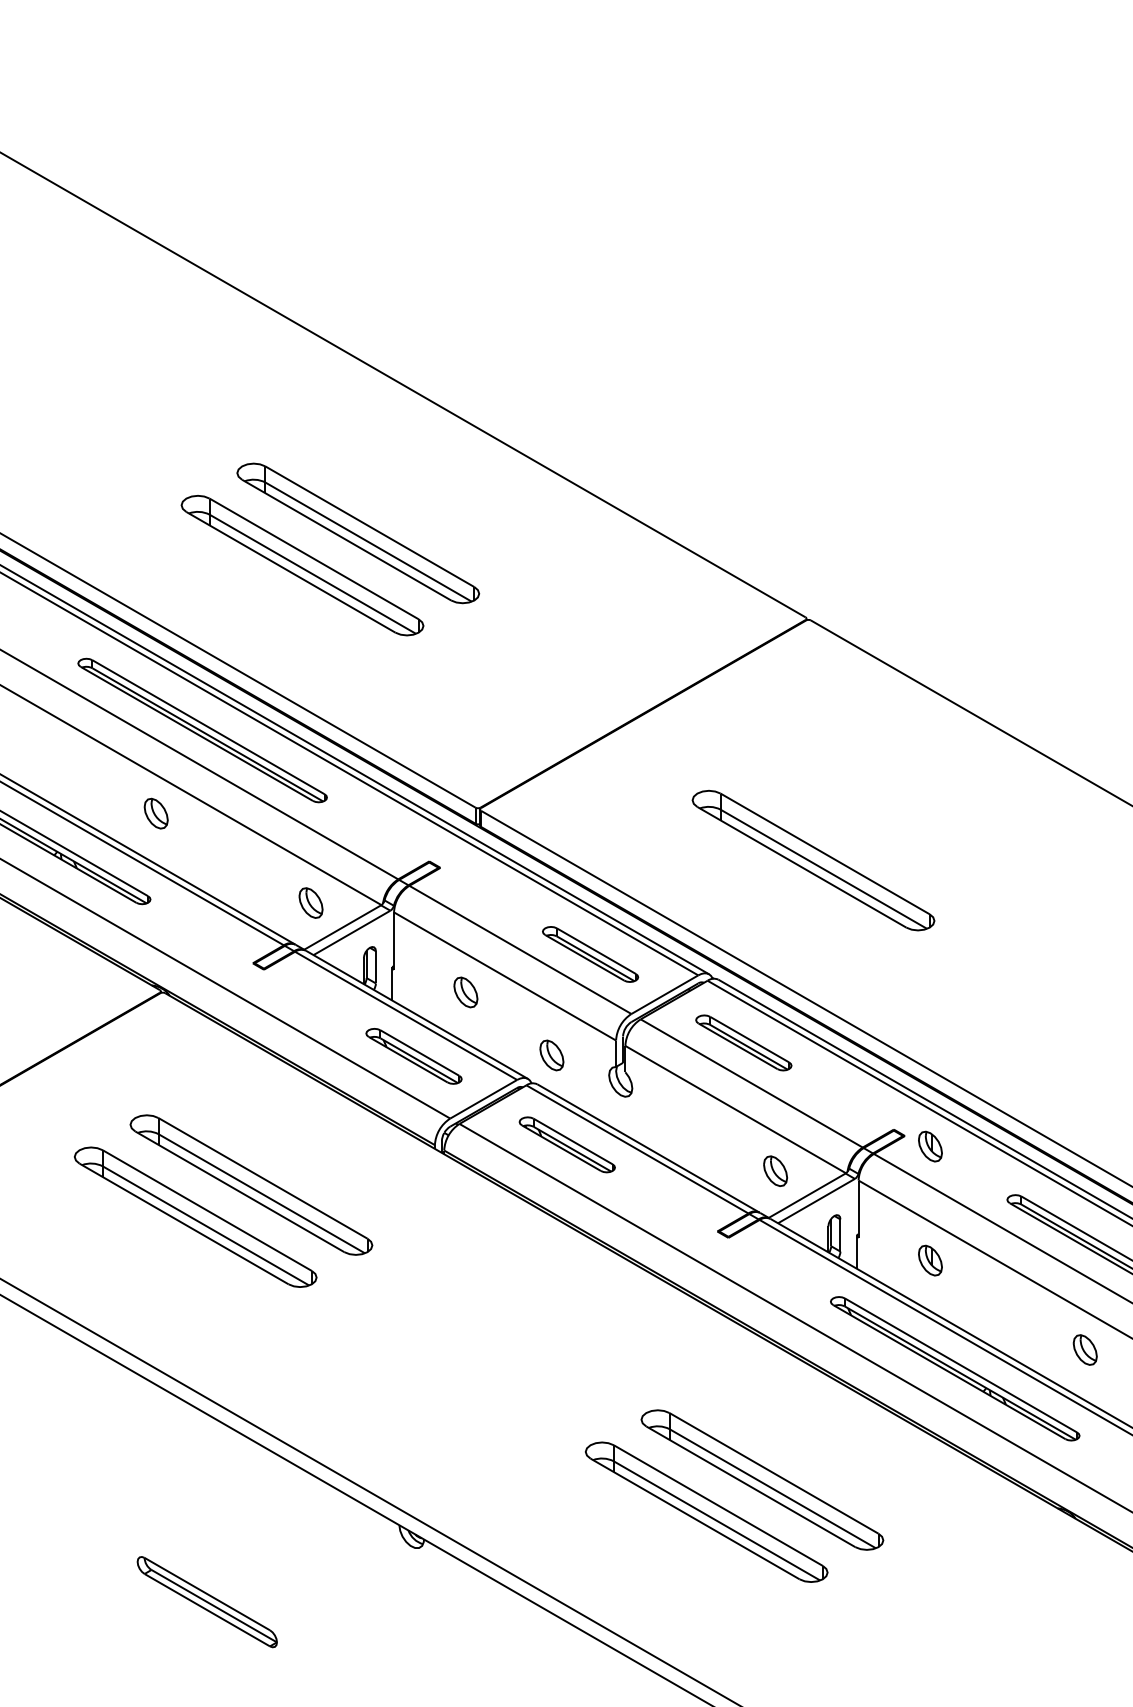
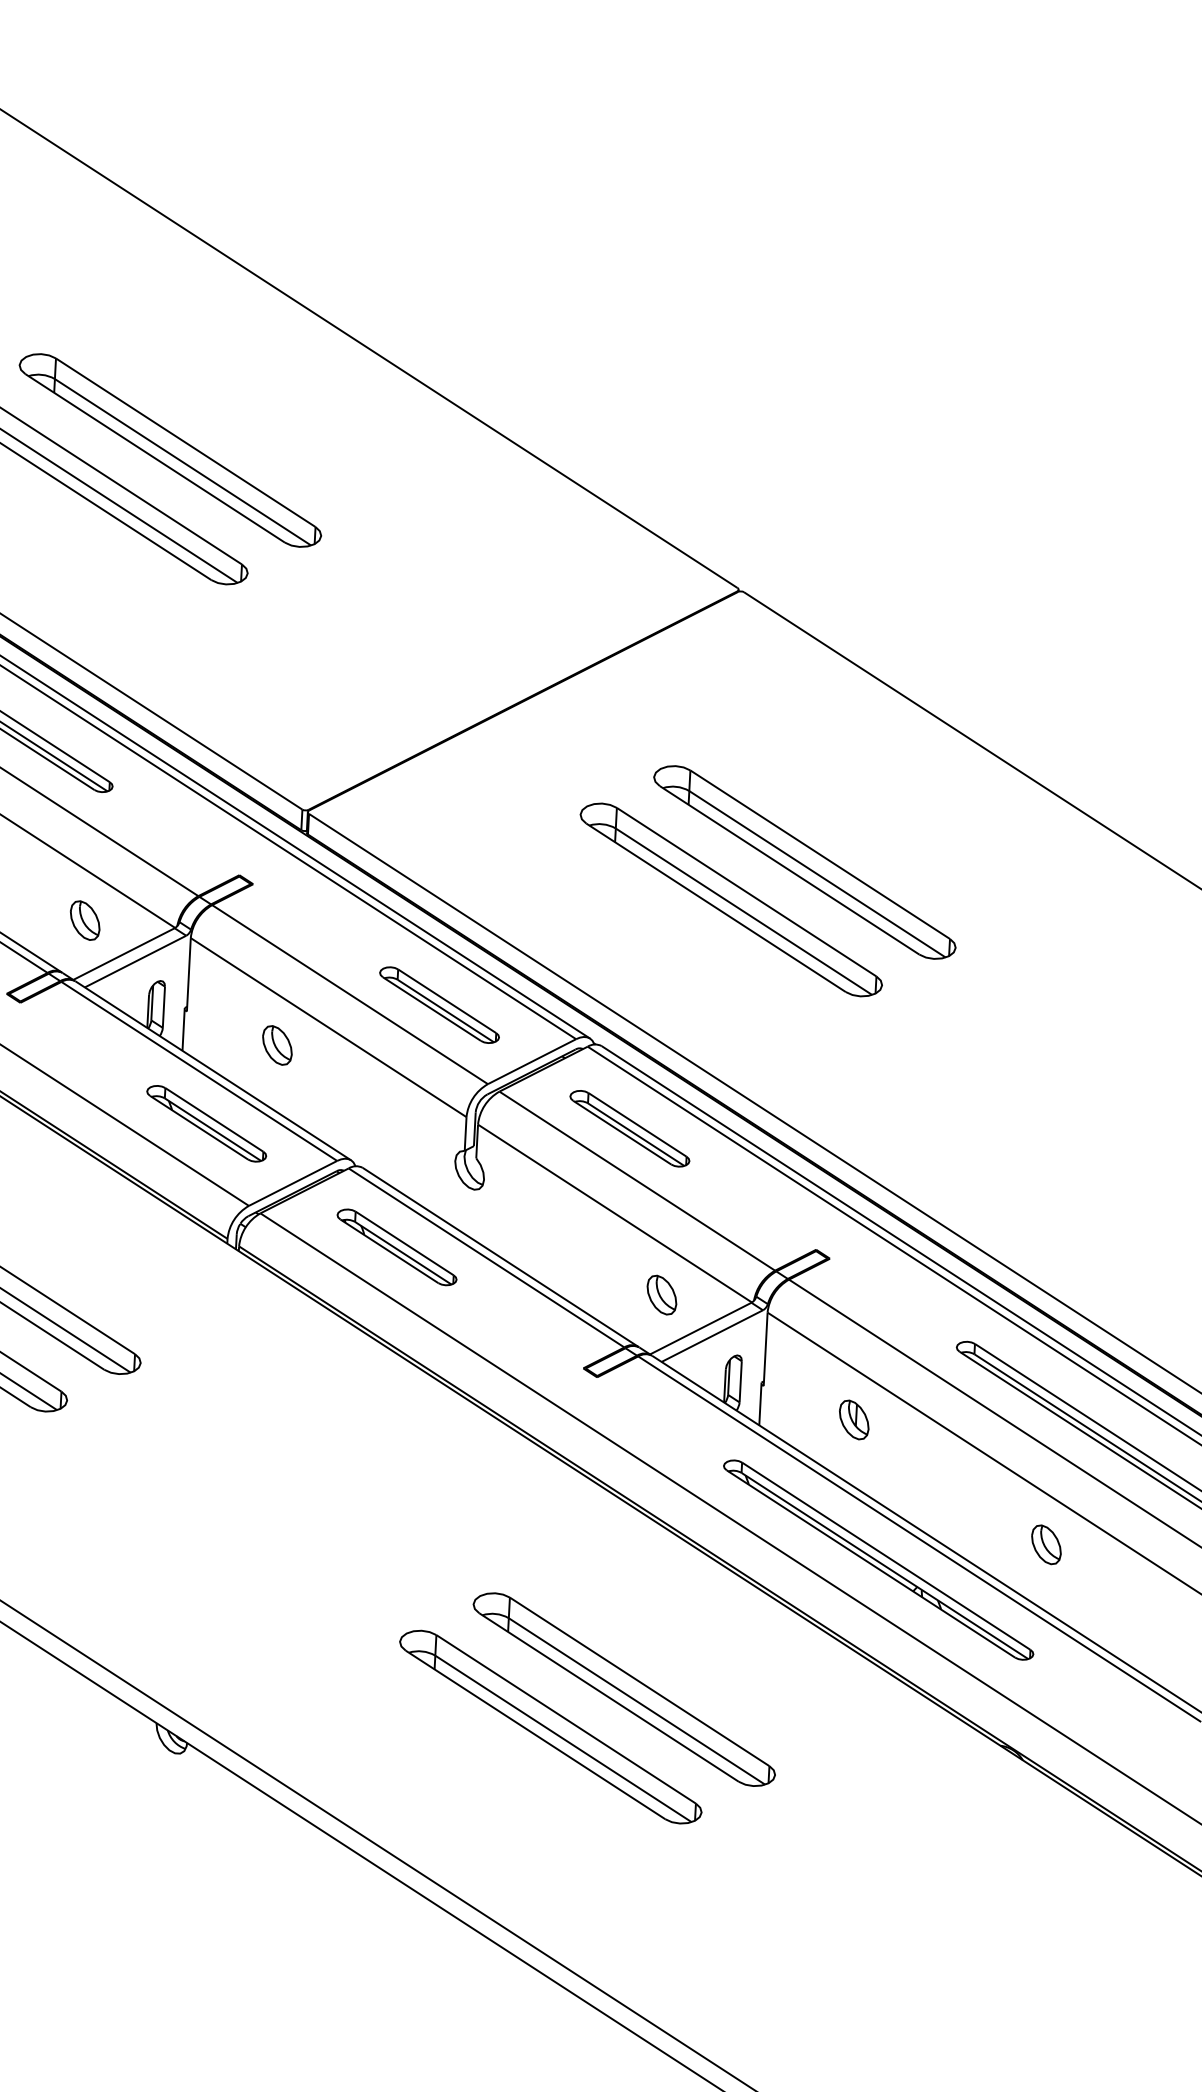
part: (869, 828) -> (805, 862), added
part: (551, 1055) -> (382, 1131), removed
part: (930, 1146) -> (861, 1273), removed

